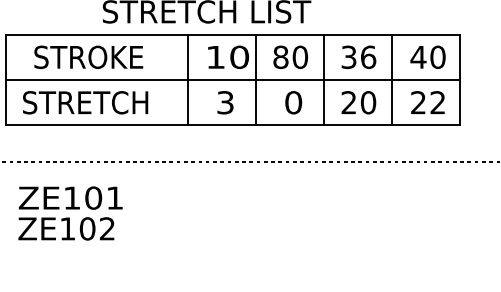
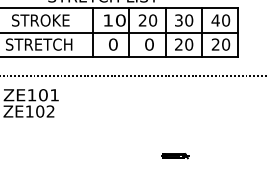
text: (280, 57) -> (142, 20), 80 -> 20
text: (369, 57) -> (189, 20), 36 -> 30
text: (225, 102) -> (113, 44), 3 -> 0
text: (438, 102) -> (226, 44), 22 -> 20

